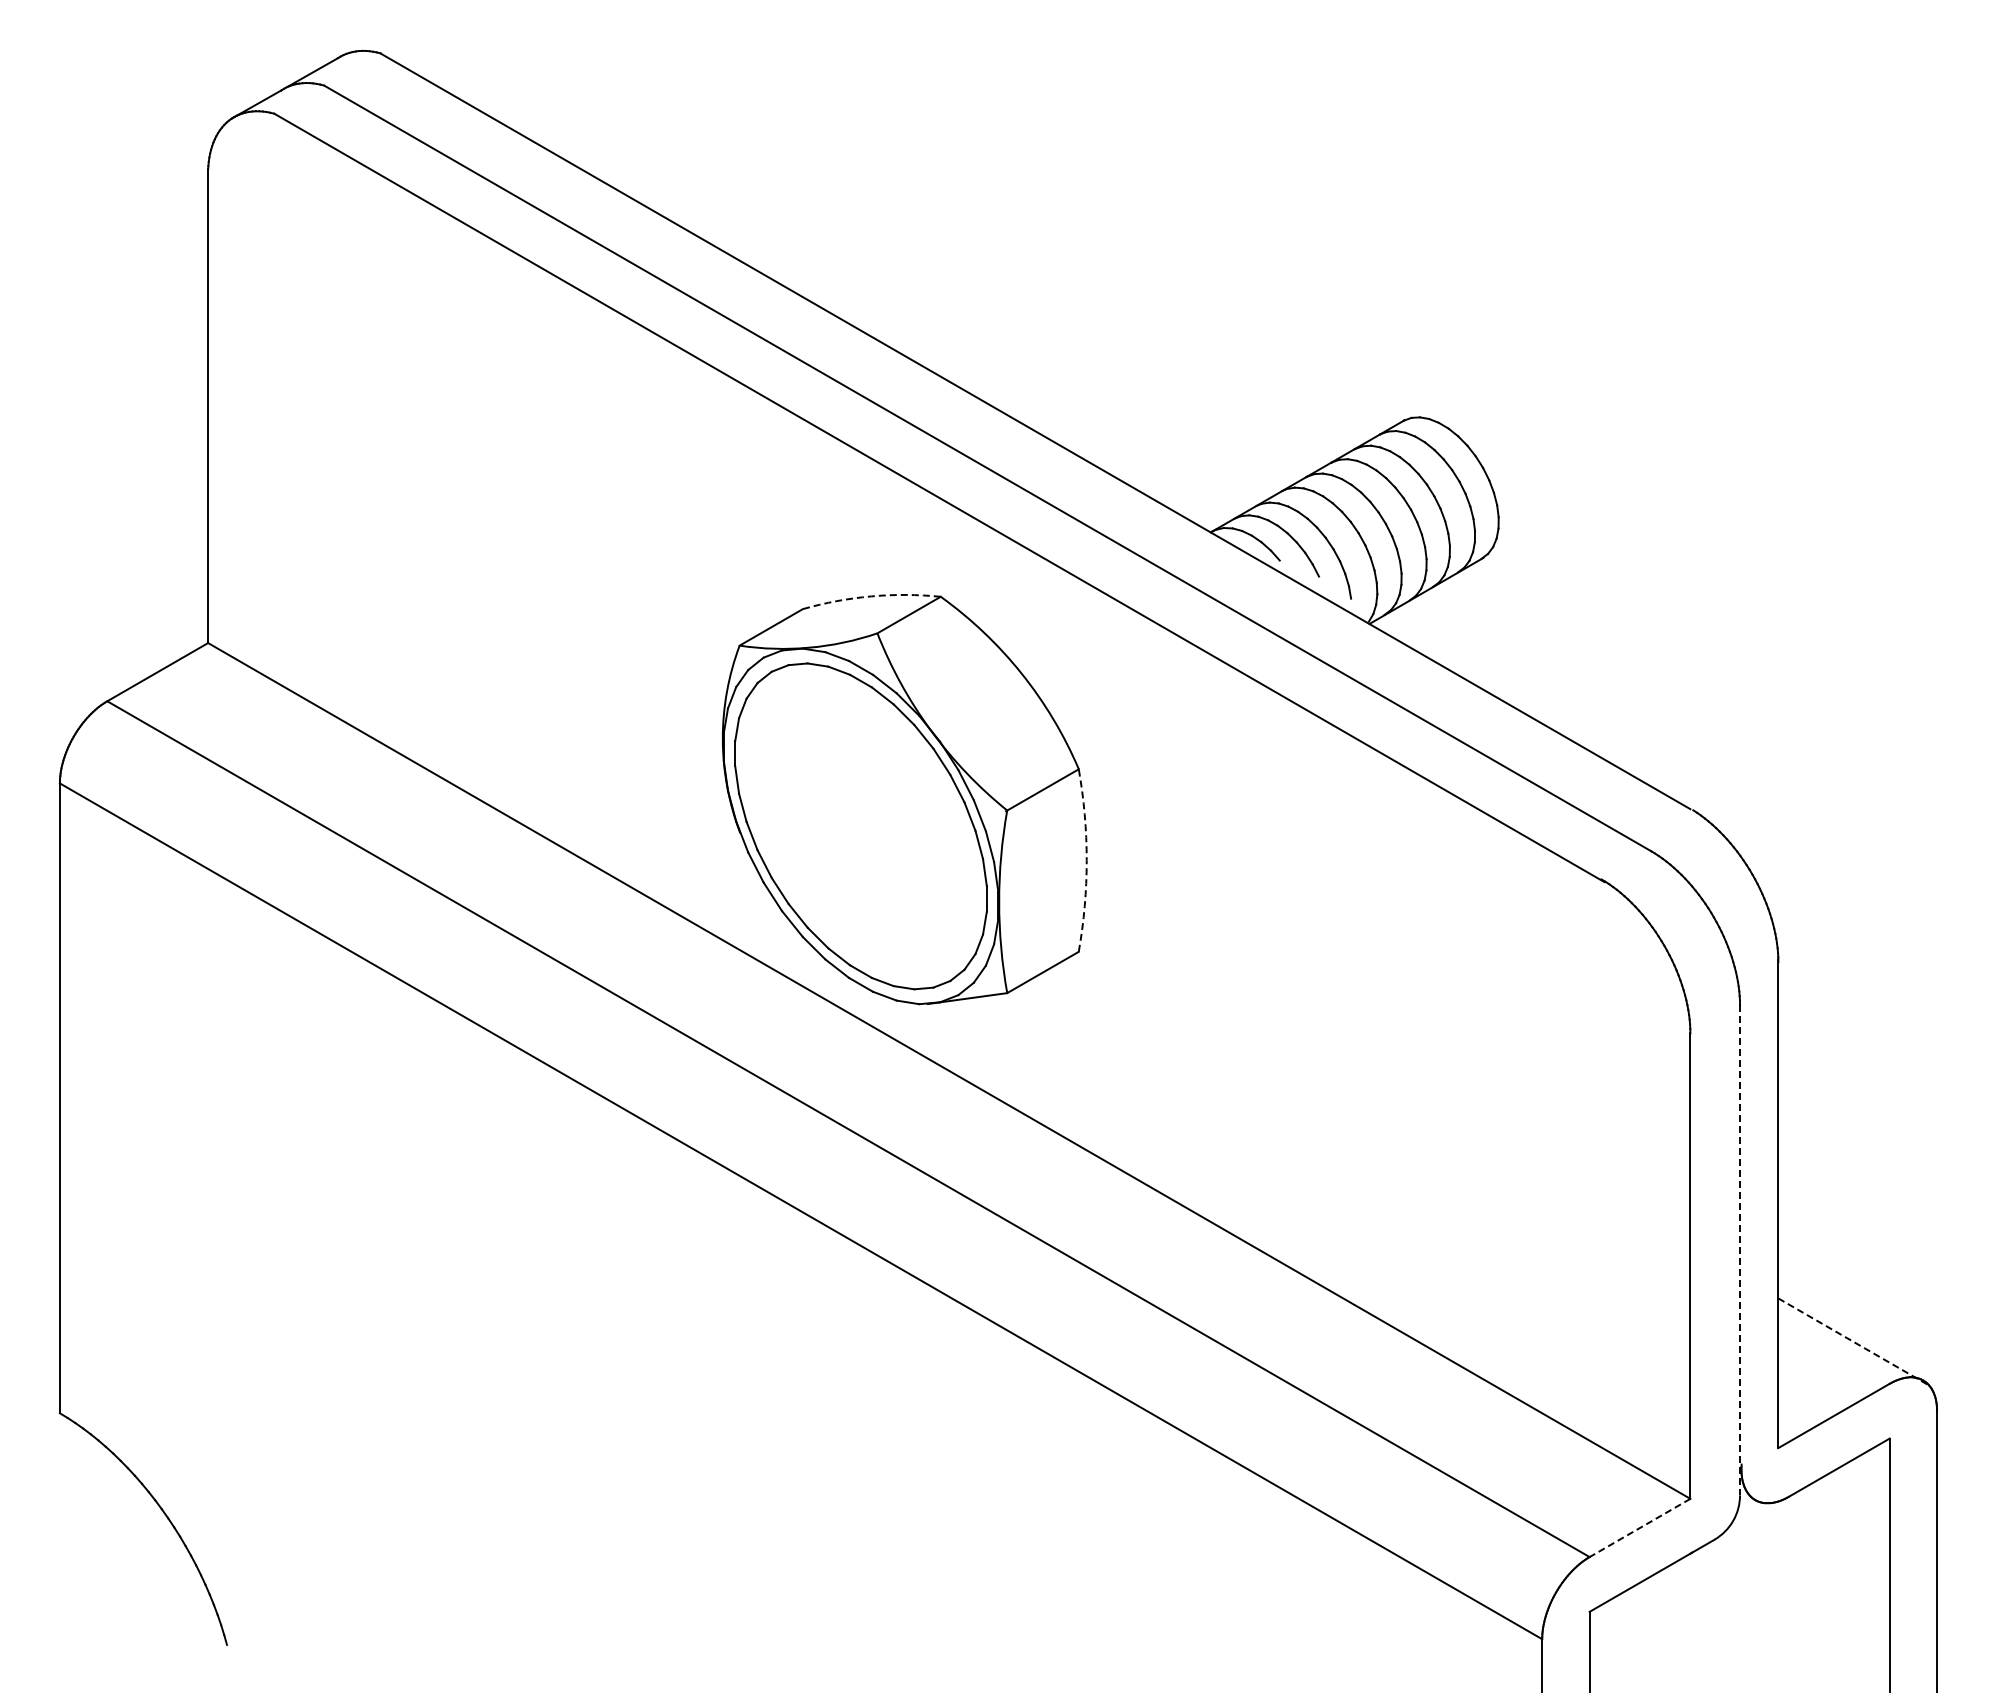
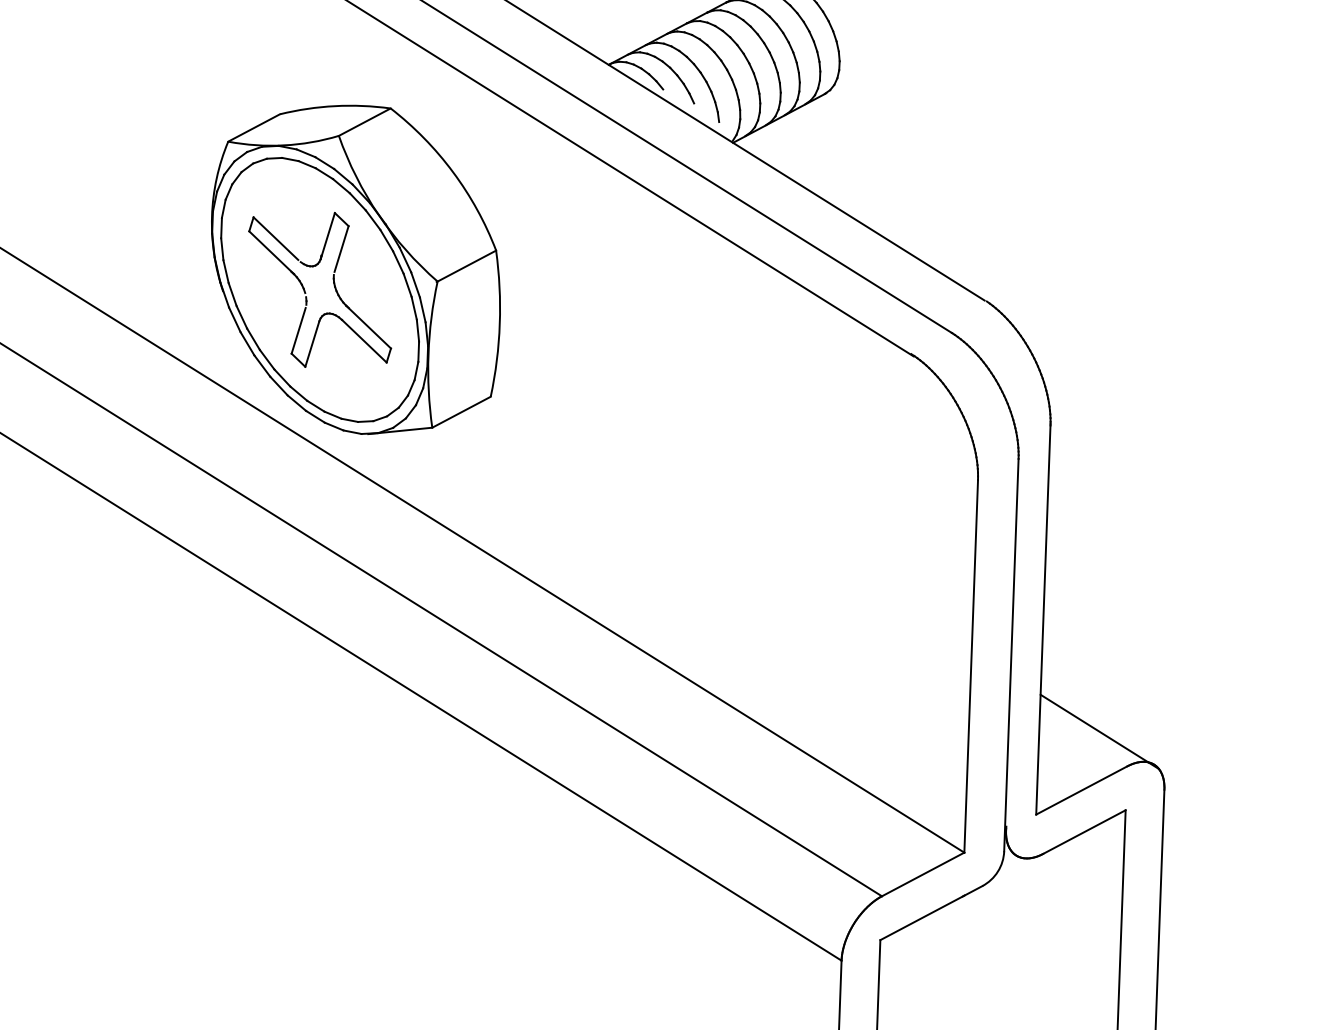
arc: (871, 596) -> (335, 106), dashed -> solid
part: (843, 830) -> (305, 292), added
arc: (1086, 860) -> (499, 323), dashed -> solid
line: (1740, 1250) -> (1011, 655), dashed -> solid
line: (1854, 1342) -> (1100, 732), dashed -> solid
line: (1639, 1528) -> (922, 874), dashed -> solid

